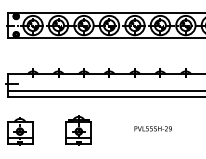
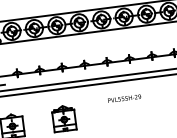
text: (152, 128) -> (123, 98), moved

